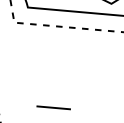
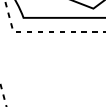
line: (53, 108) -> (52, 100), removed

